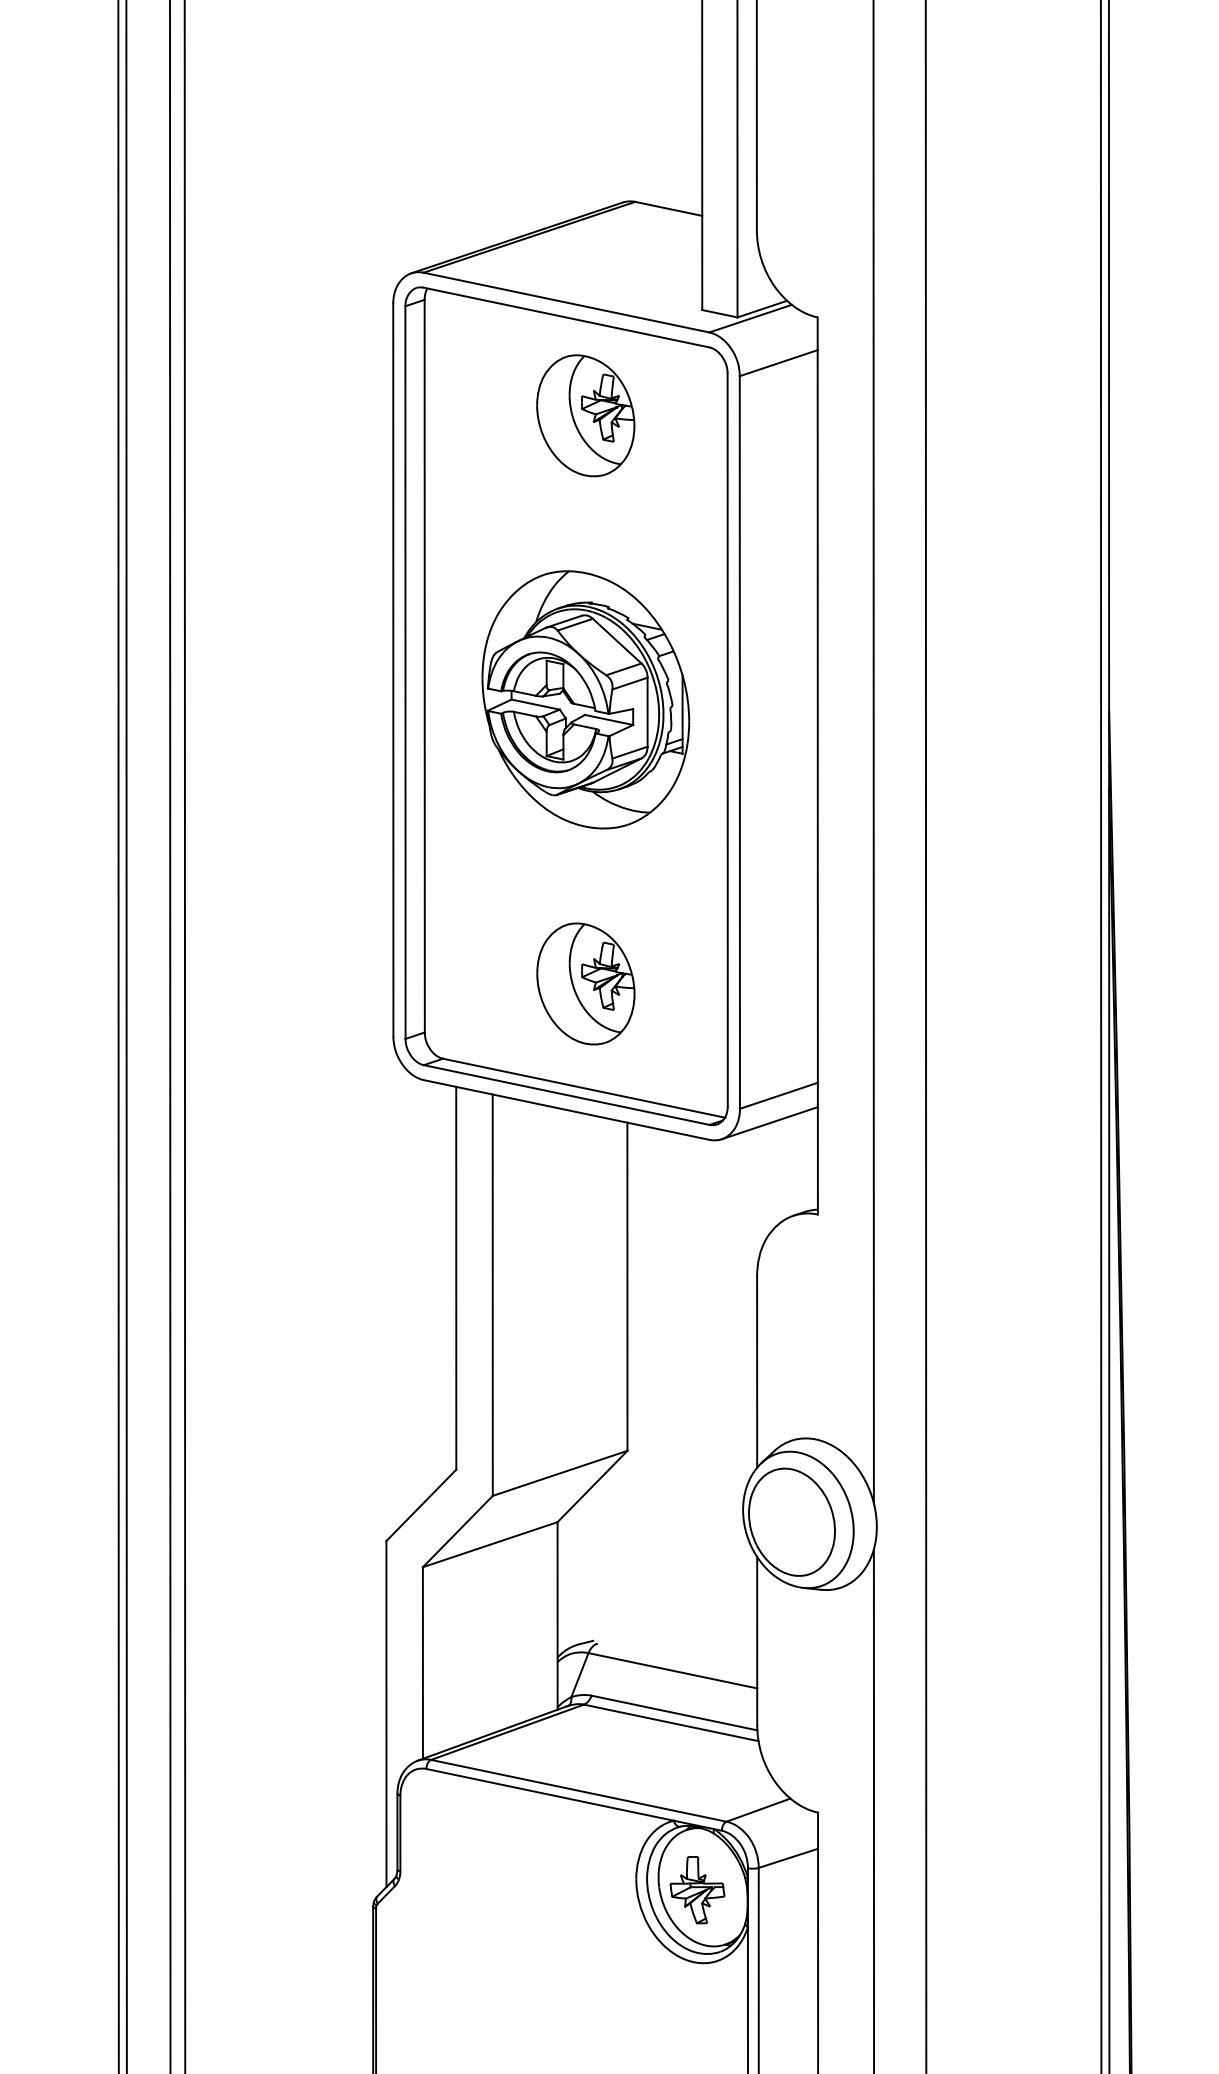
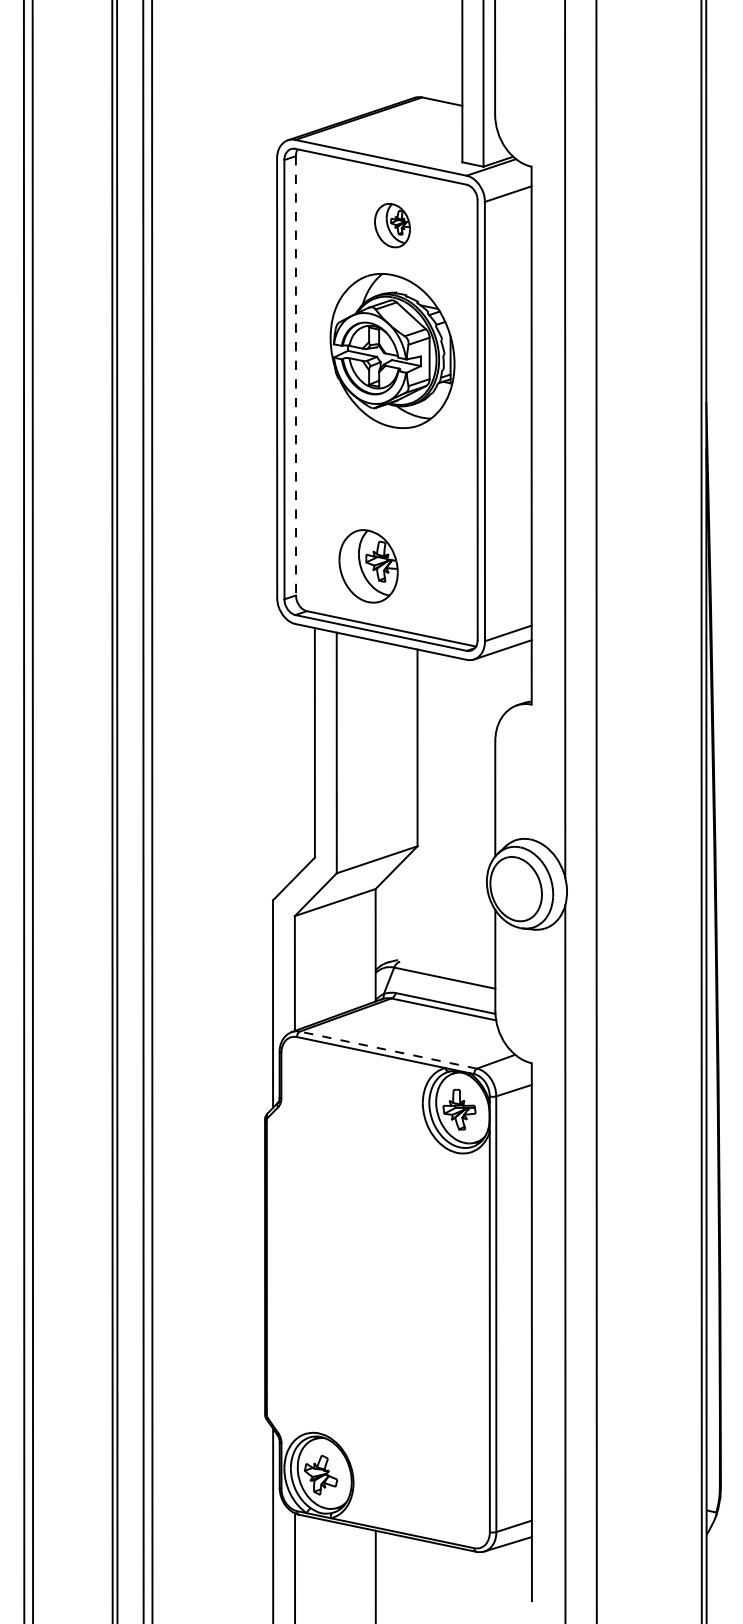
part: (585, 415) -> (392, 225), size x0.6
line: (423, 665) -> (295, 375), solid -> dashed
part: (585, 698) -> (392, 350), moved
part: (585, 984) -> (368, 566), moved
line: (577, 1791) -> (387, 1050), solid -> dashed

